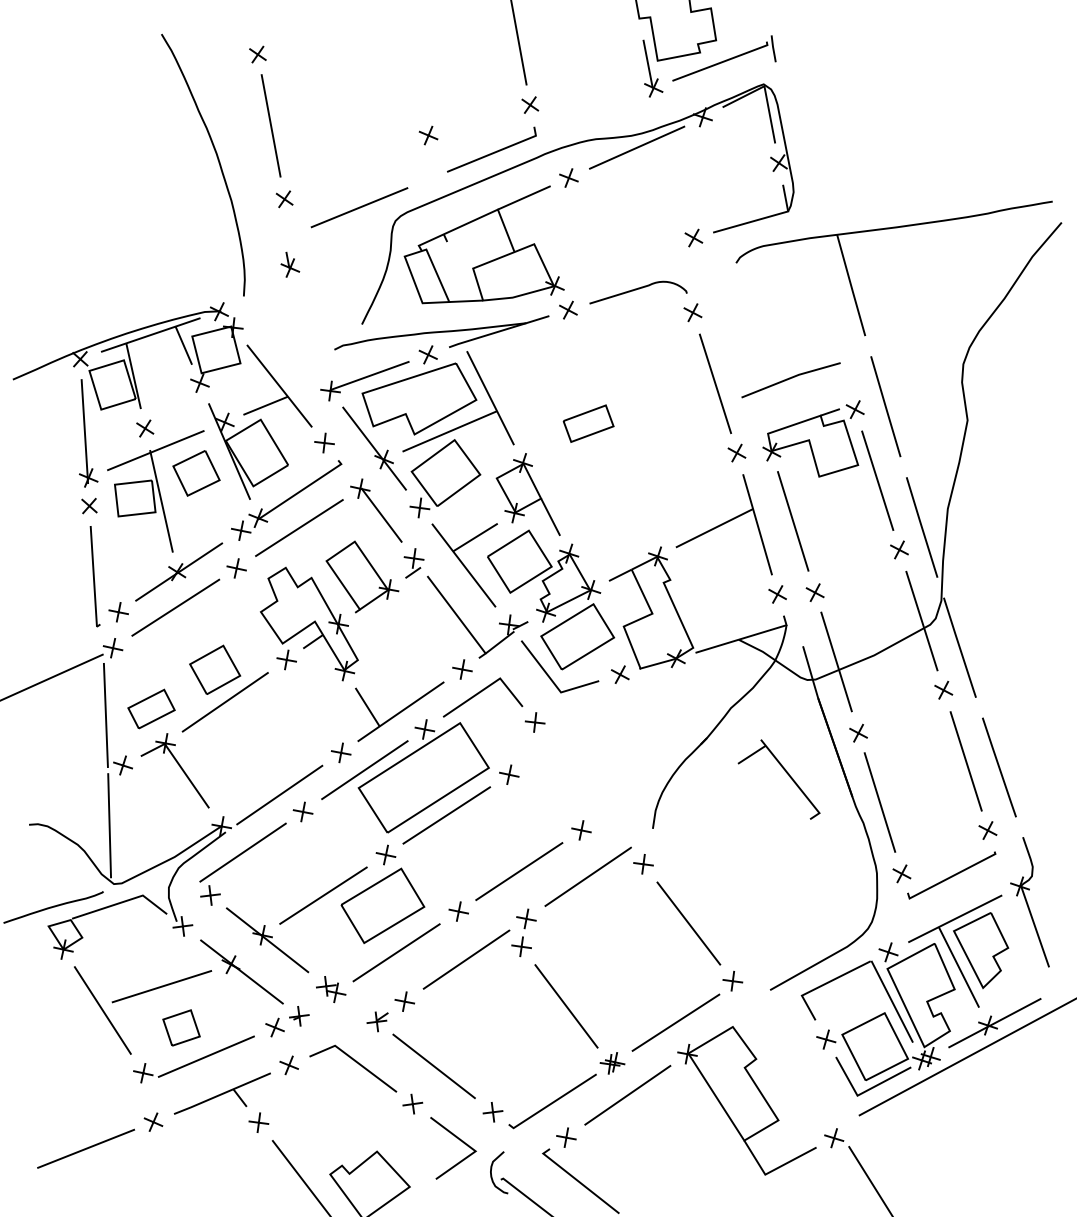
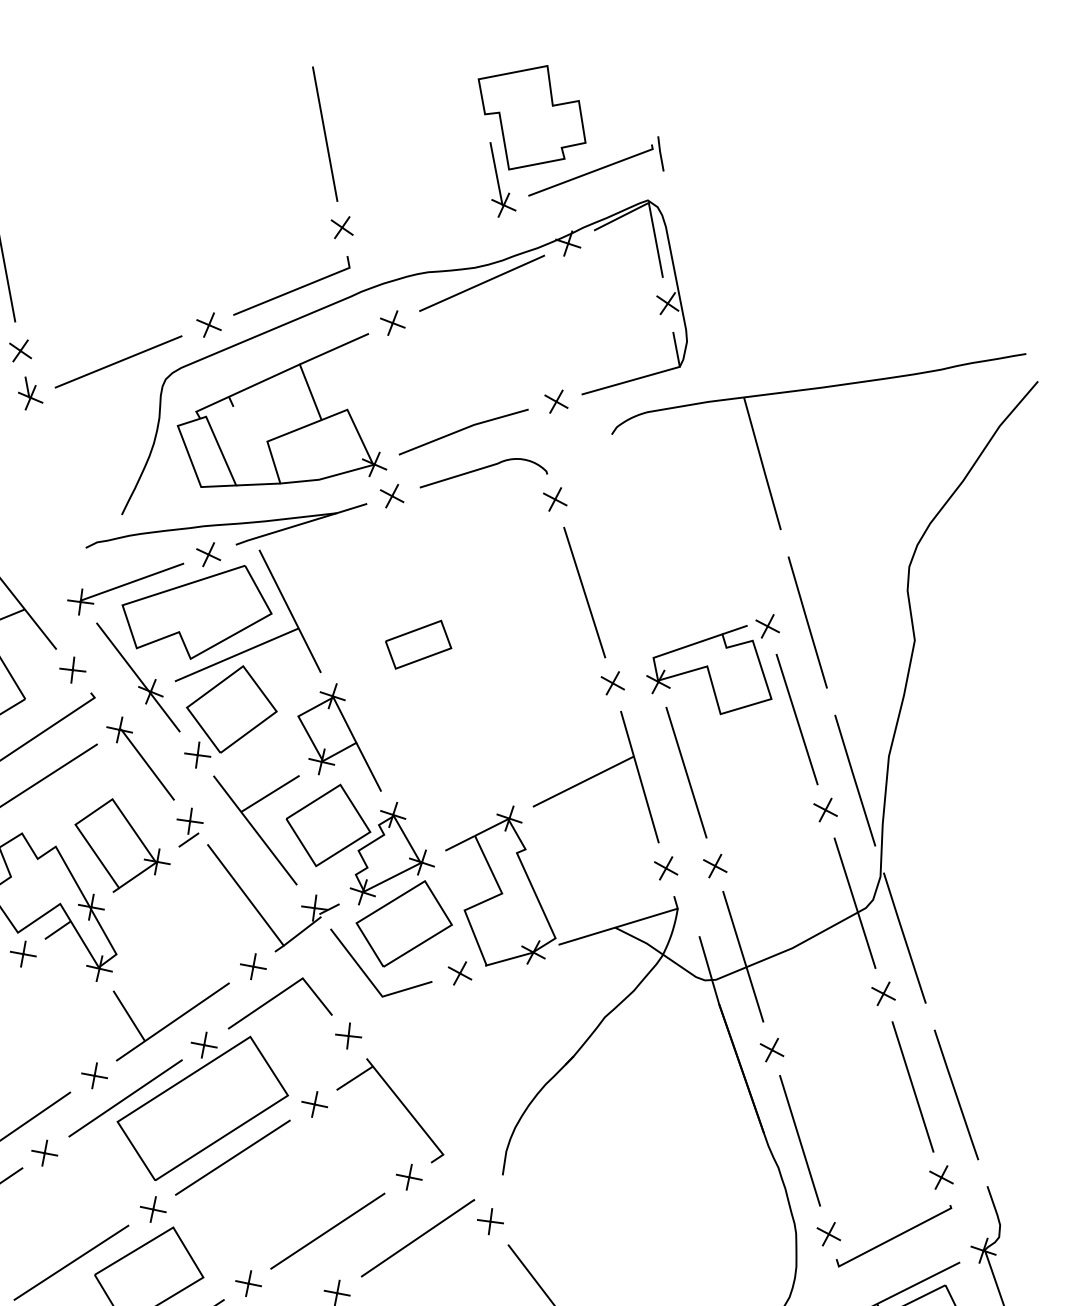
part: (428, 135) -> (208, 325), moved
part: (290, 264) -> (30, 393), moved
line: (790, 379) -> (462, 431), moved
part: (785, 772) -> (398, 1101), moved

